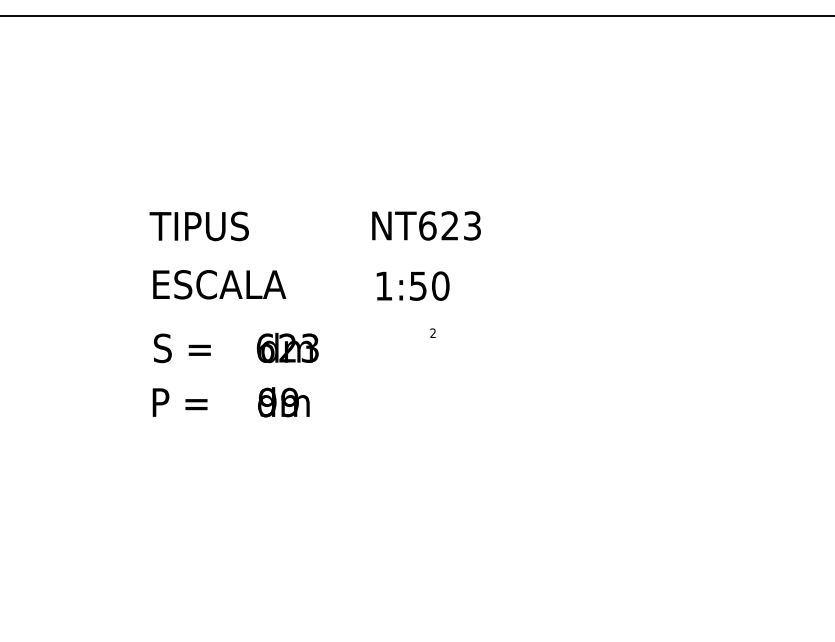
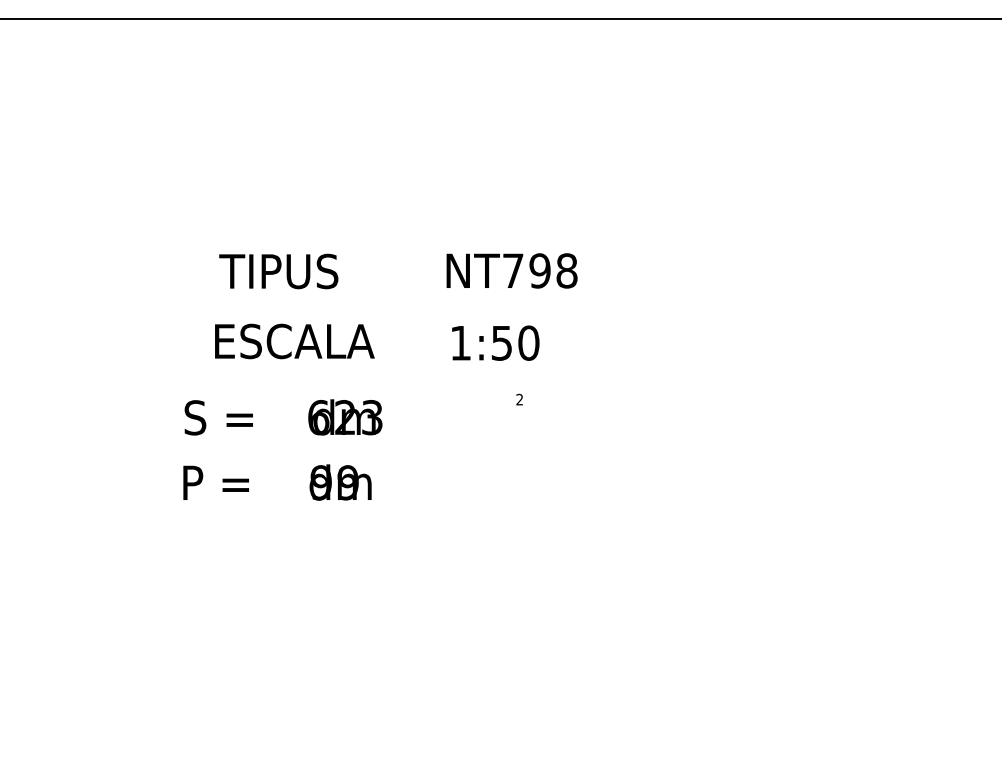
text: (450, 225) -> (540, 270), NT623 -> NT798
text: (198, 226) -> (277, 271), moved
text: (219, 284) -> (294, 341), moved

